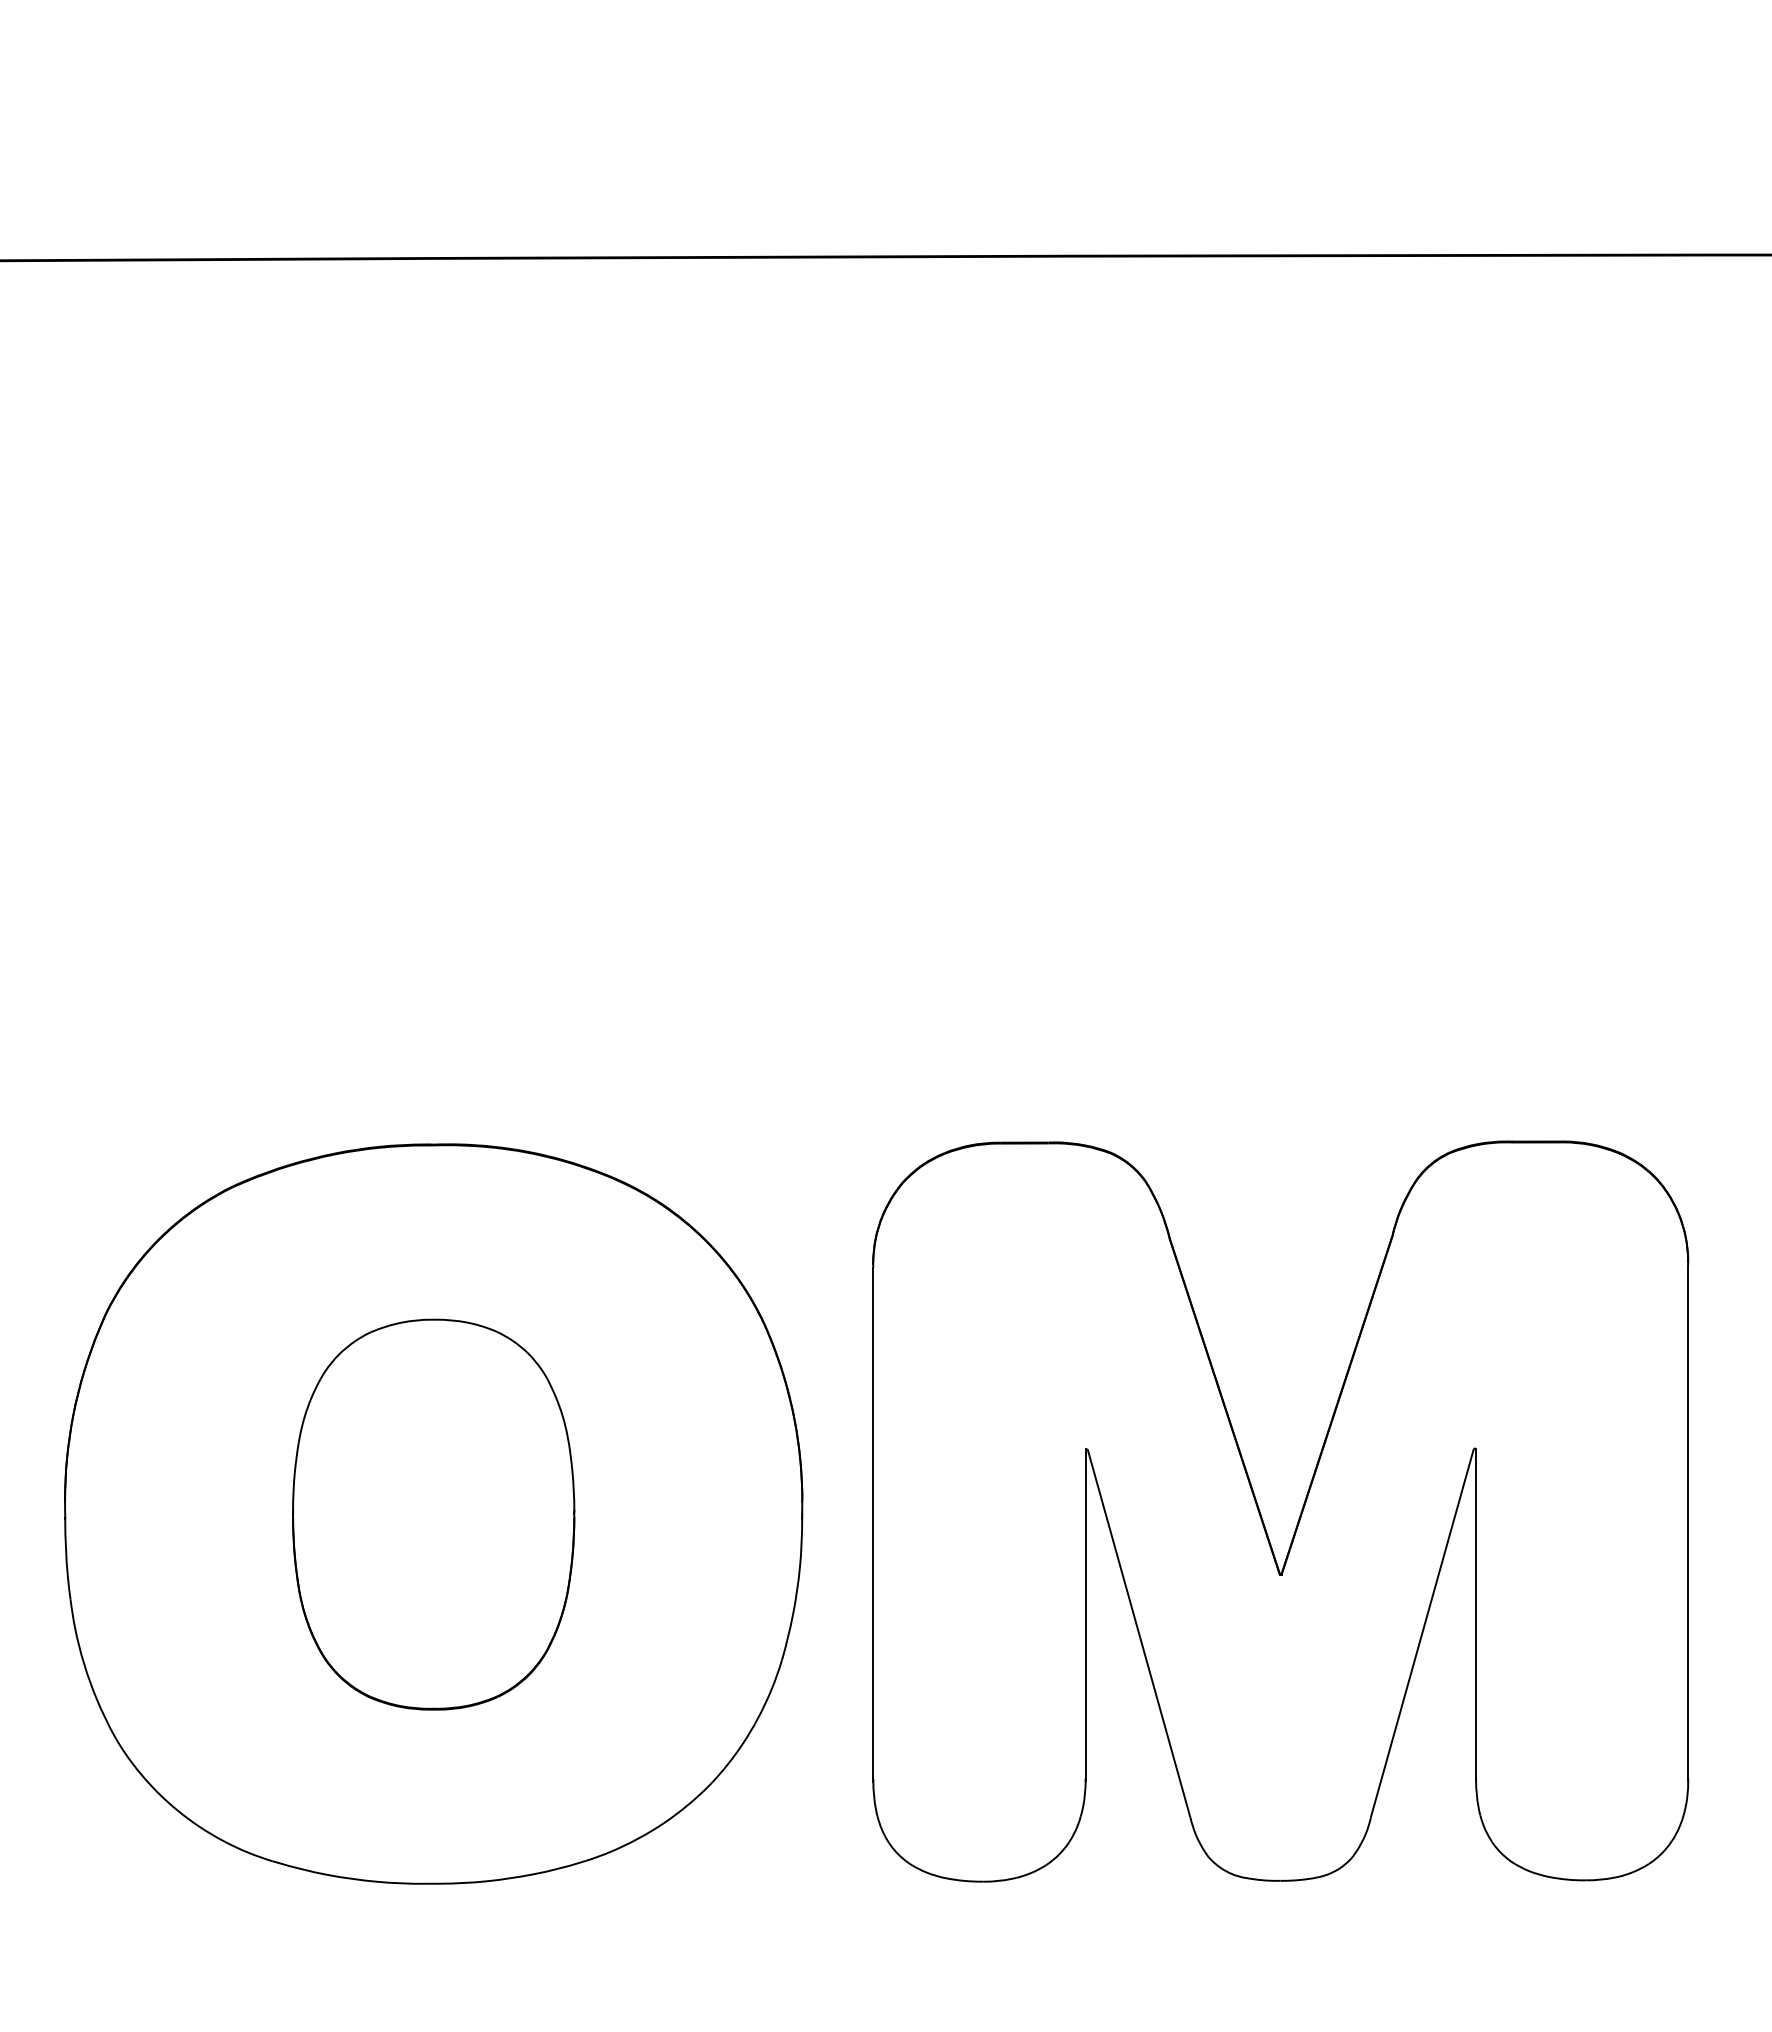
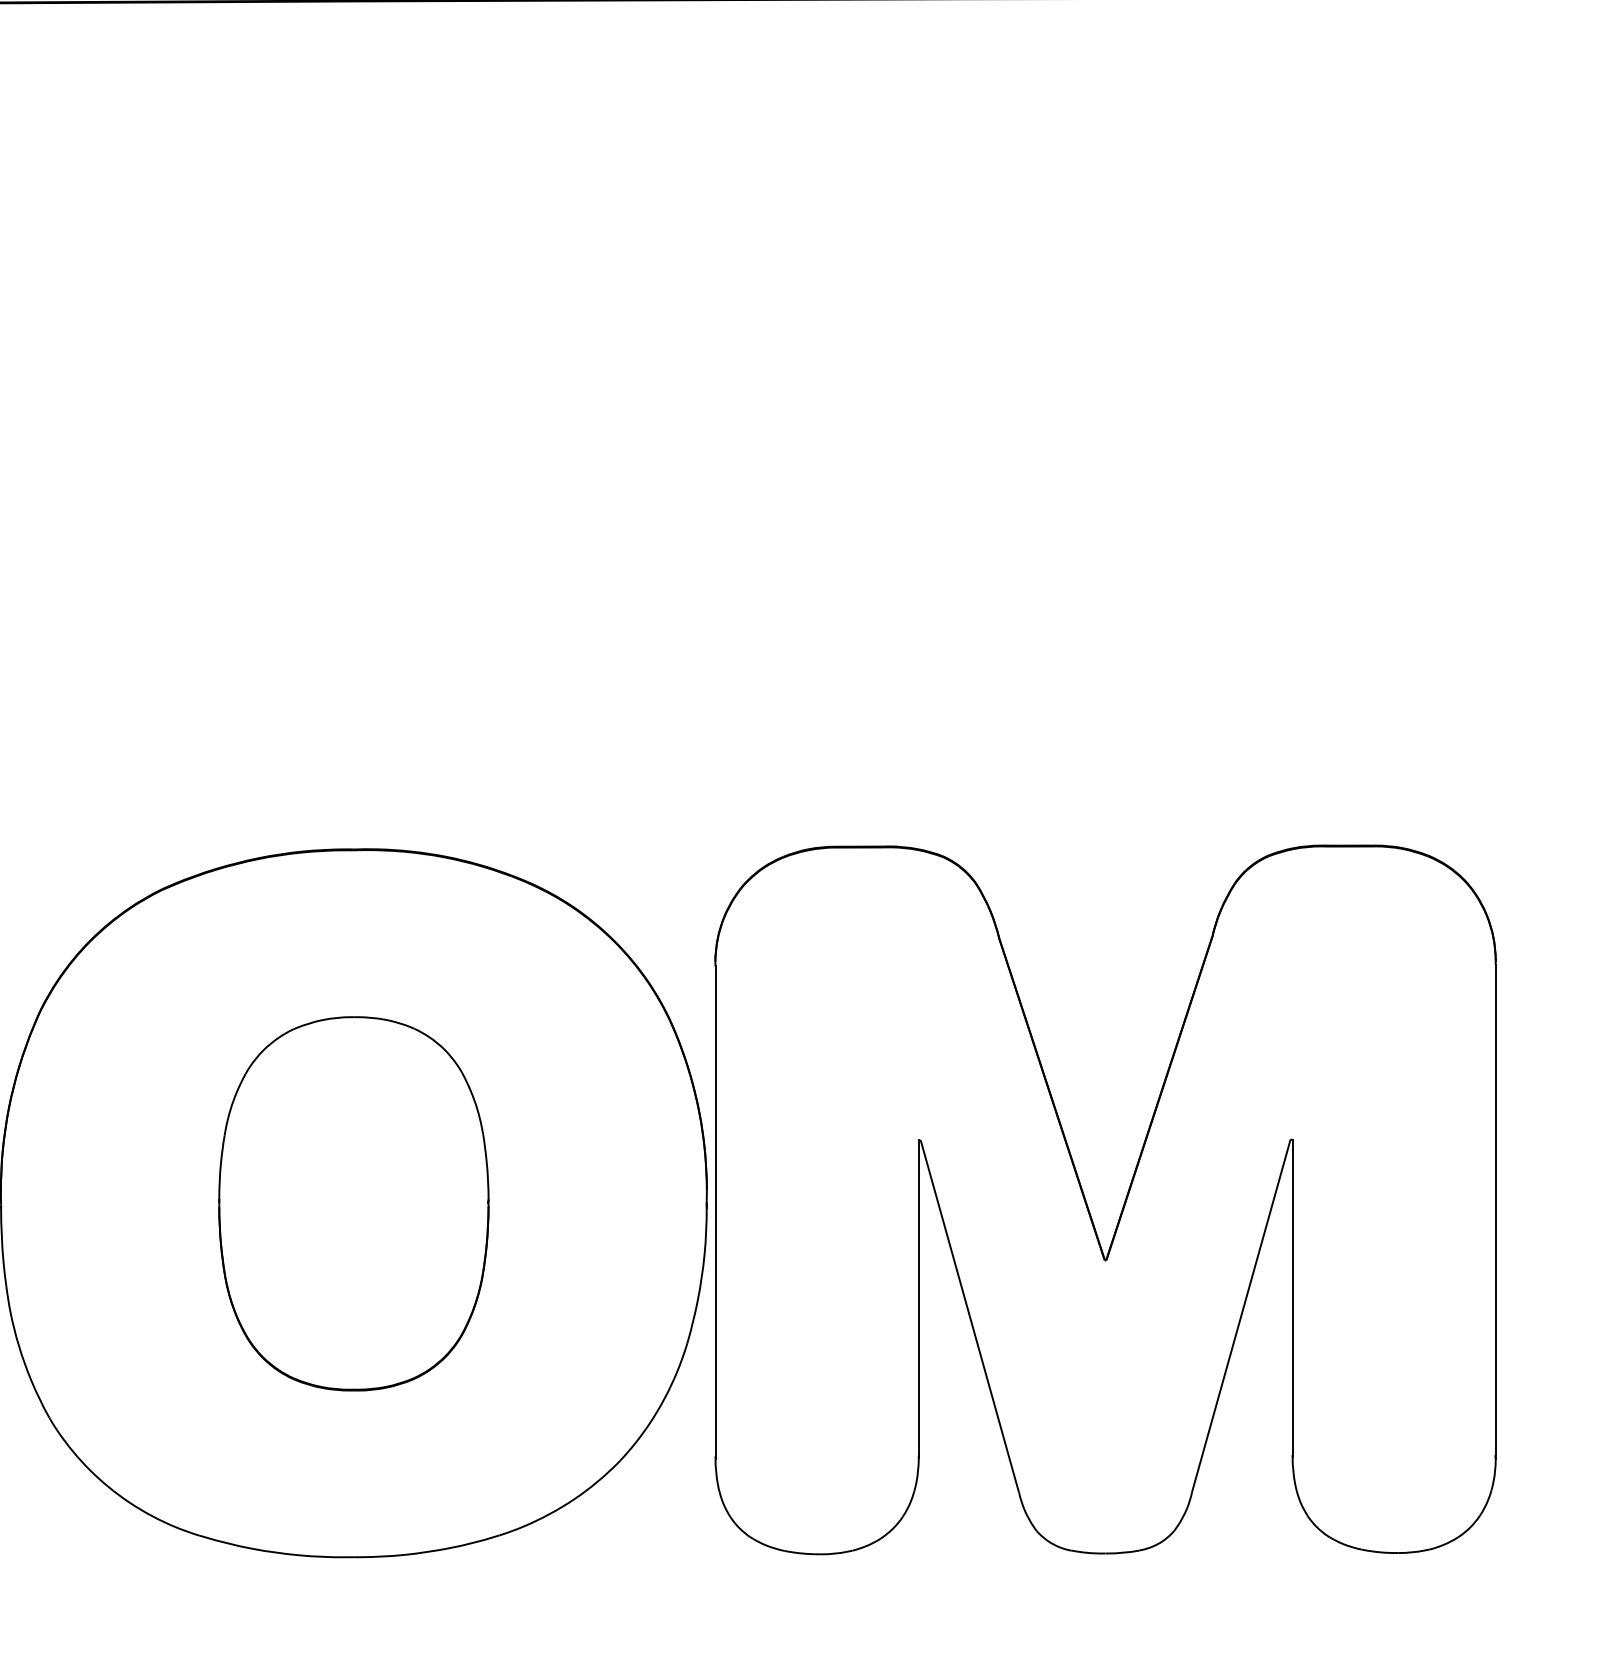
part: (1262, 1517) -> (1088, 1205), moved

